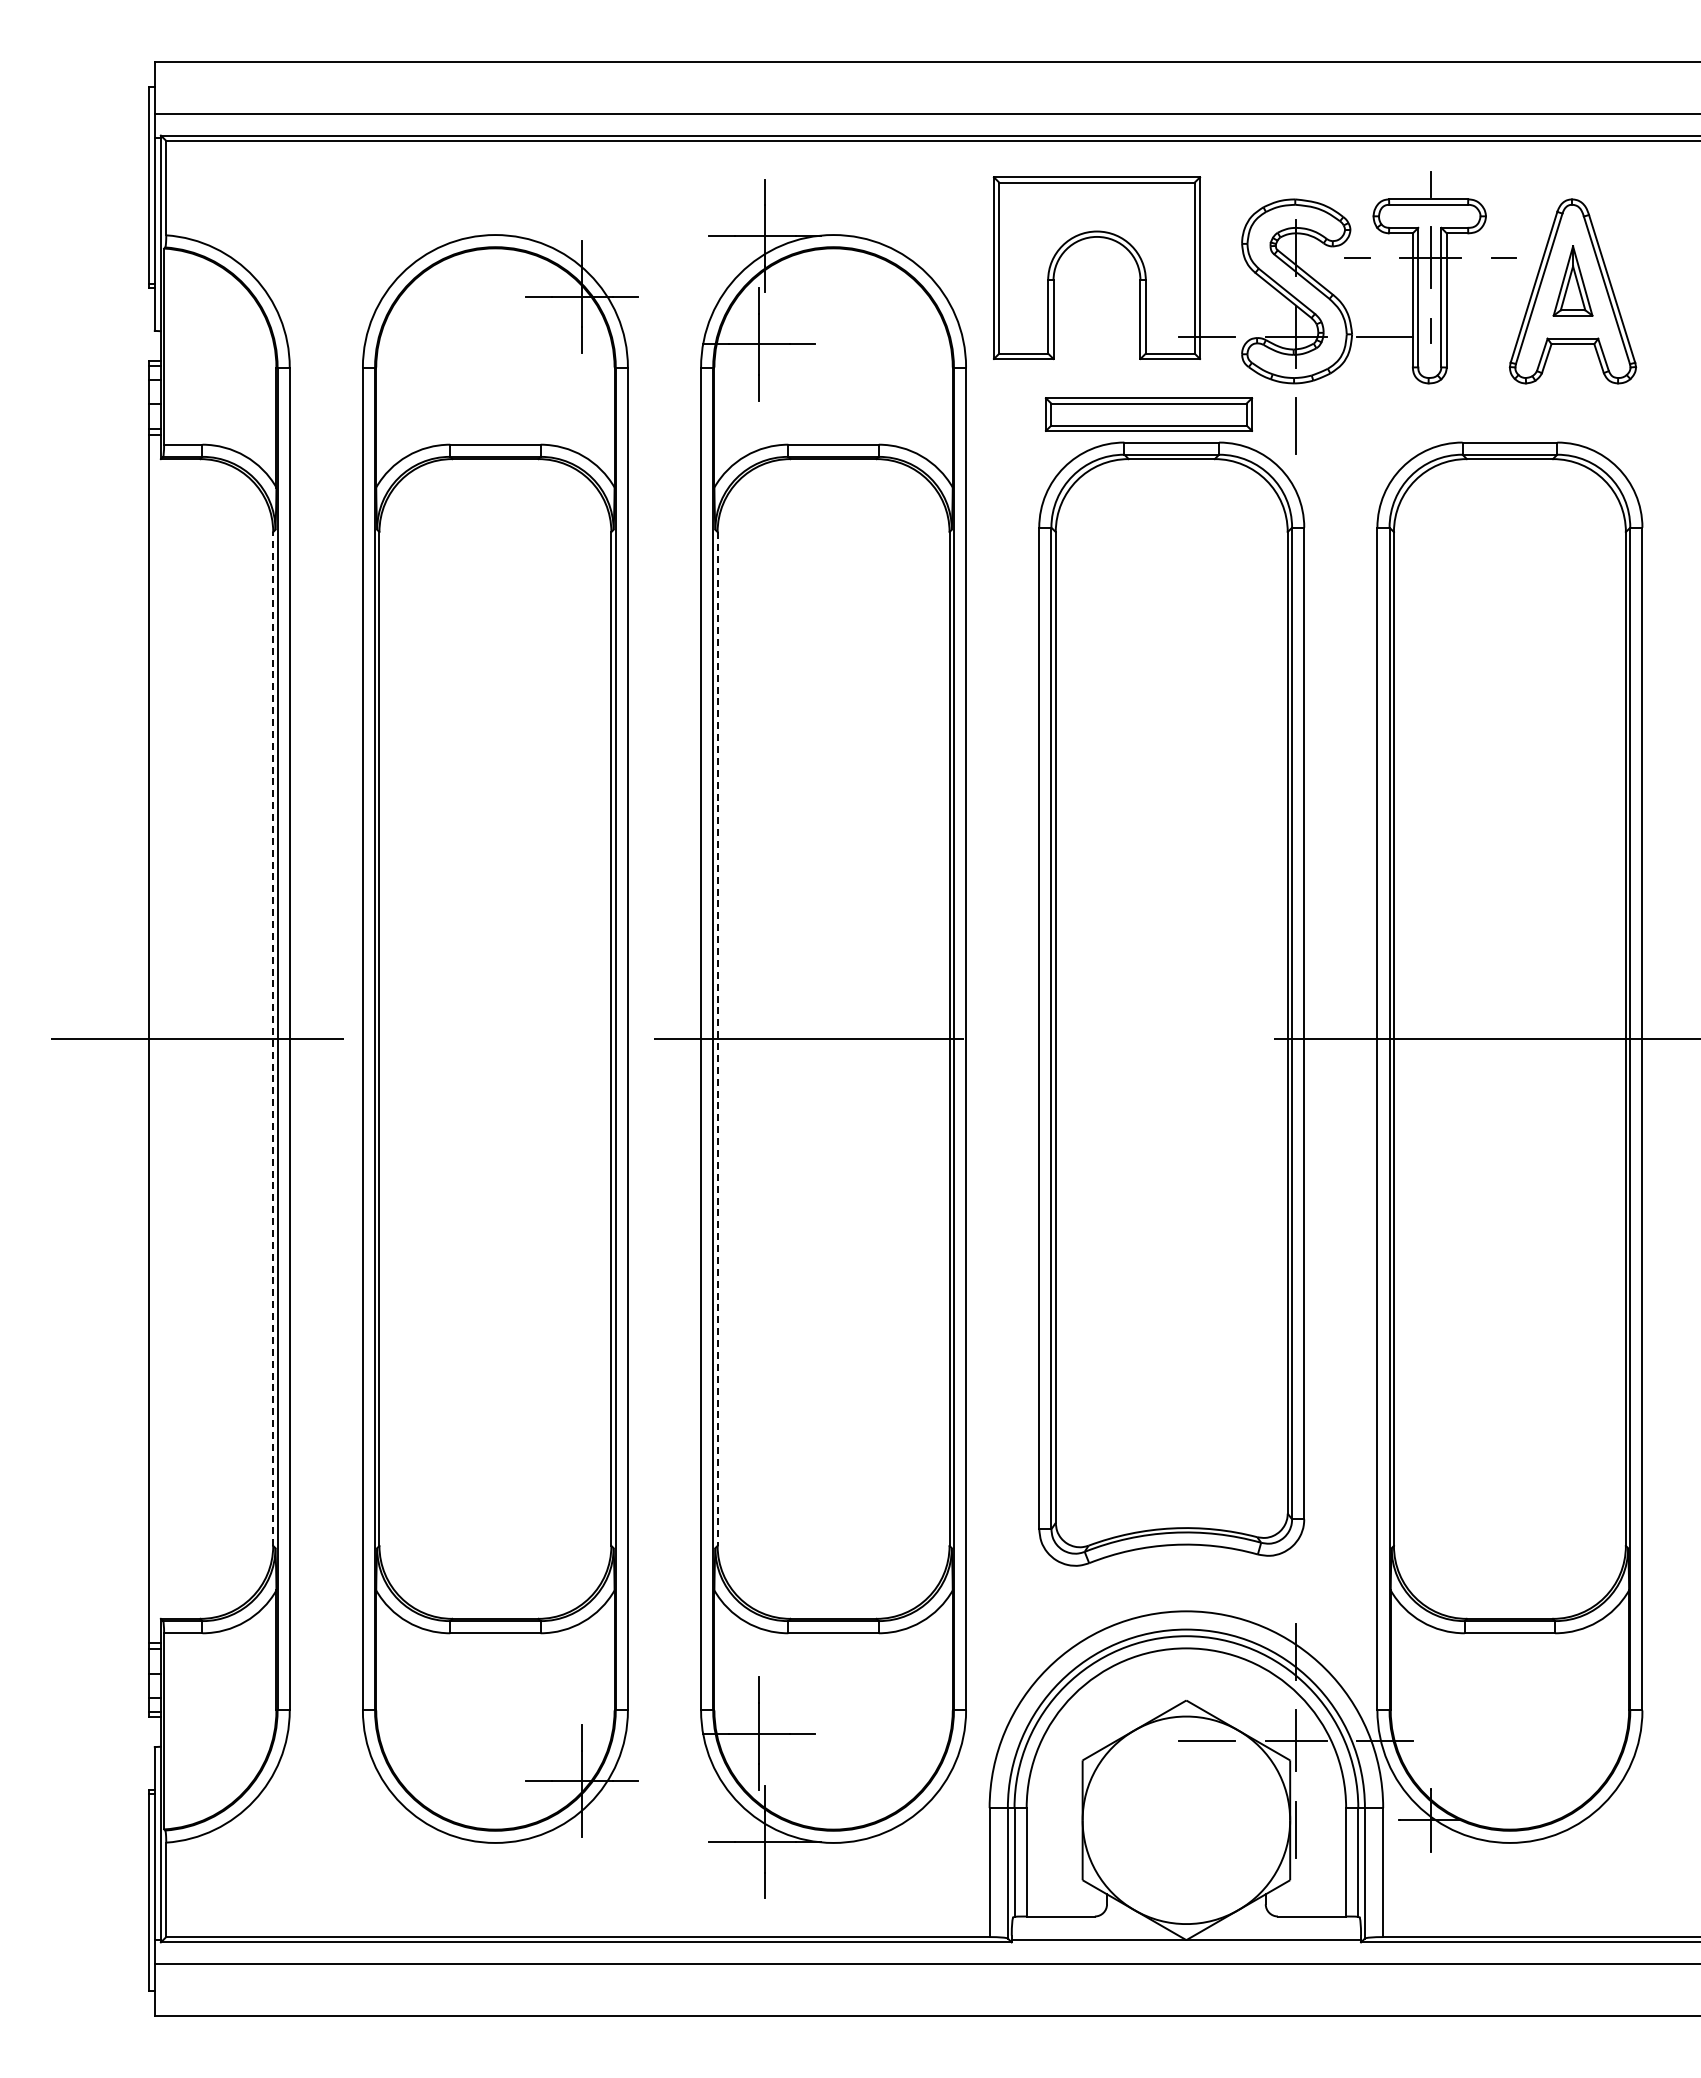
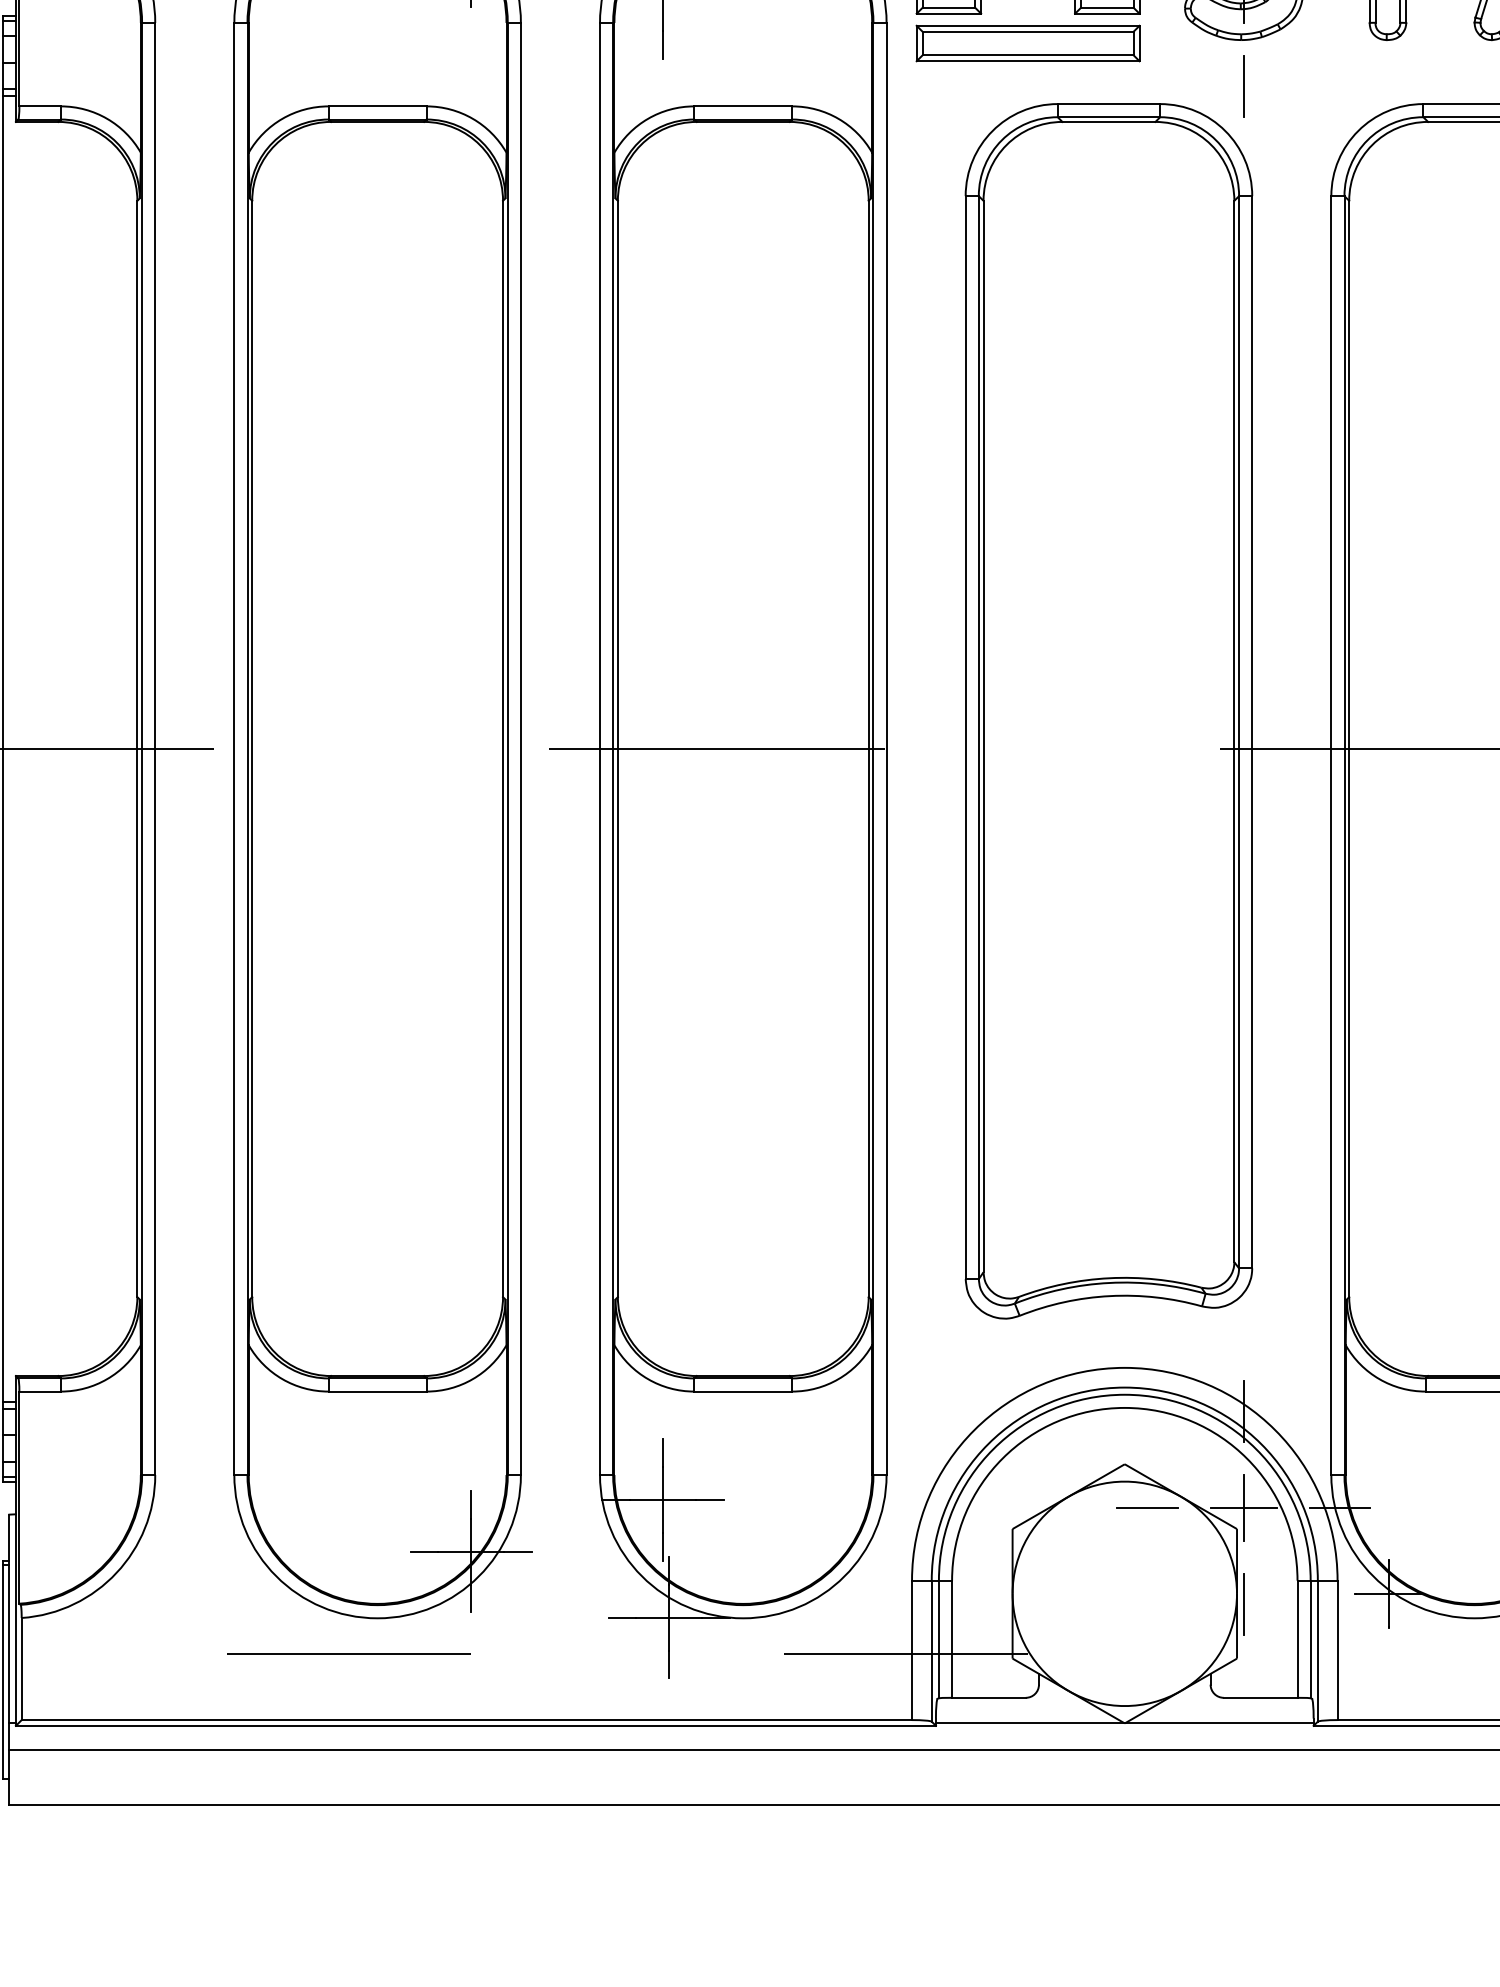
part: (1148, 414) -> (1027, 43), moved
line: (273, 1039) -> (137, 749), dashed -> solid
line: (717, 1039) -> (617, 749), dashed -> solid
line: (469, 1875) -> (349, 1653), added
line: (983, 1875) -> (905, 1653), added

